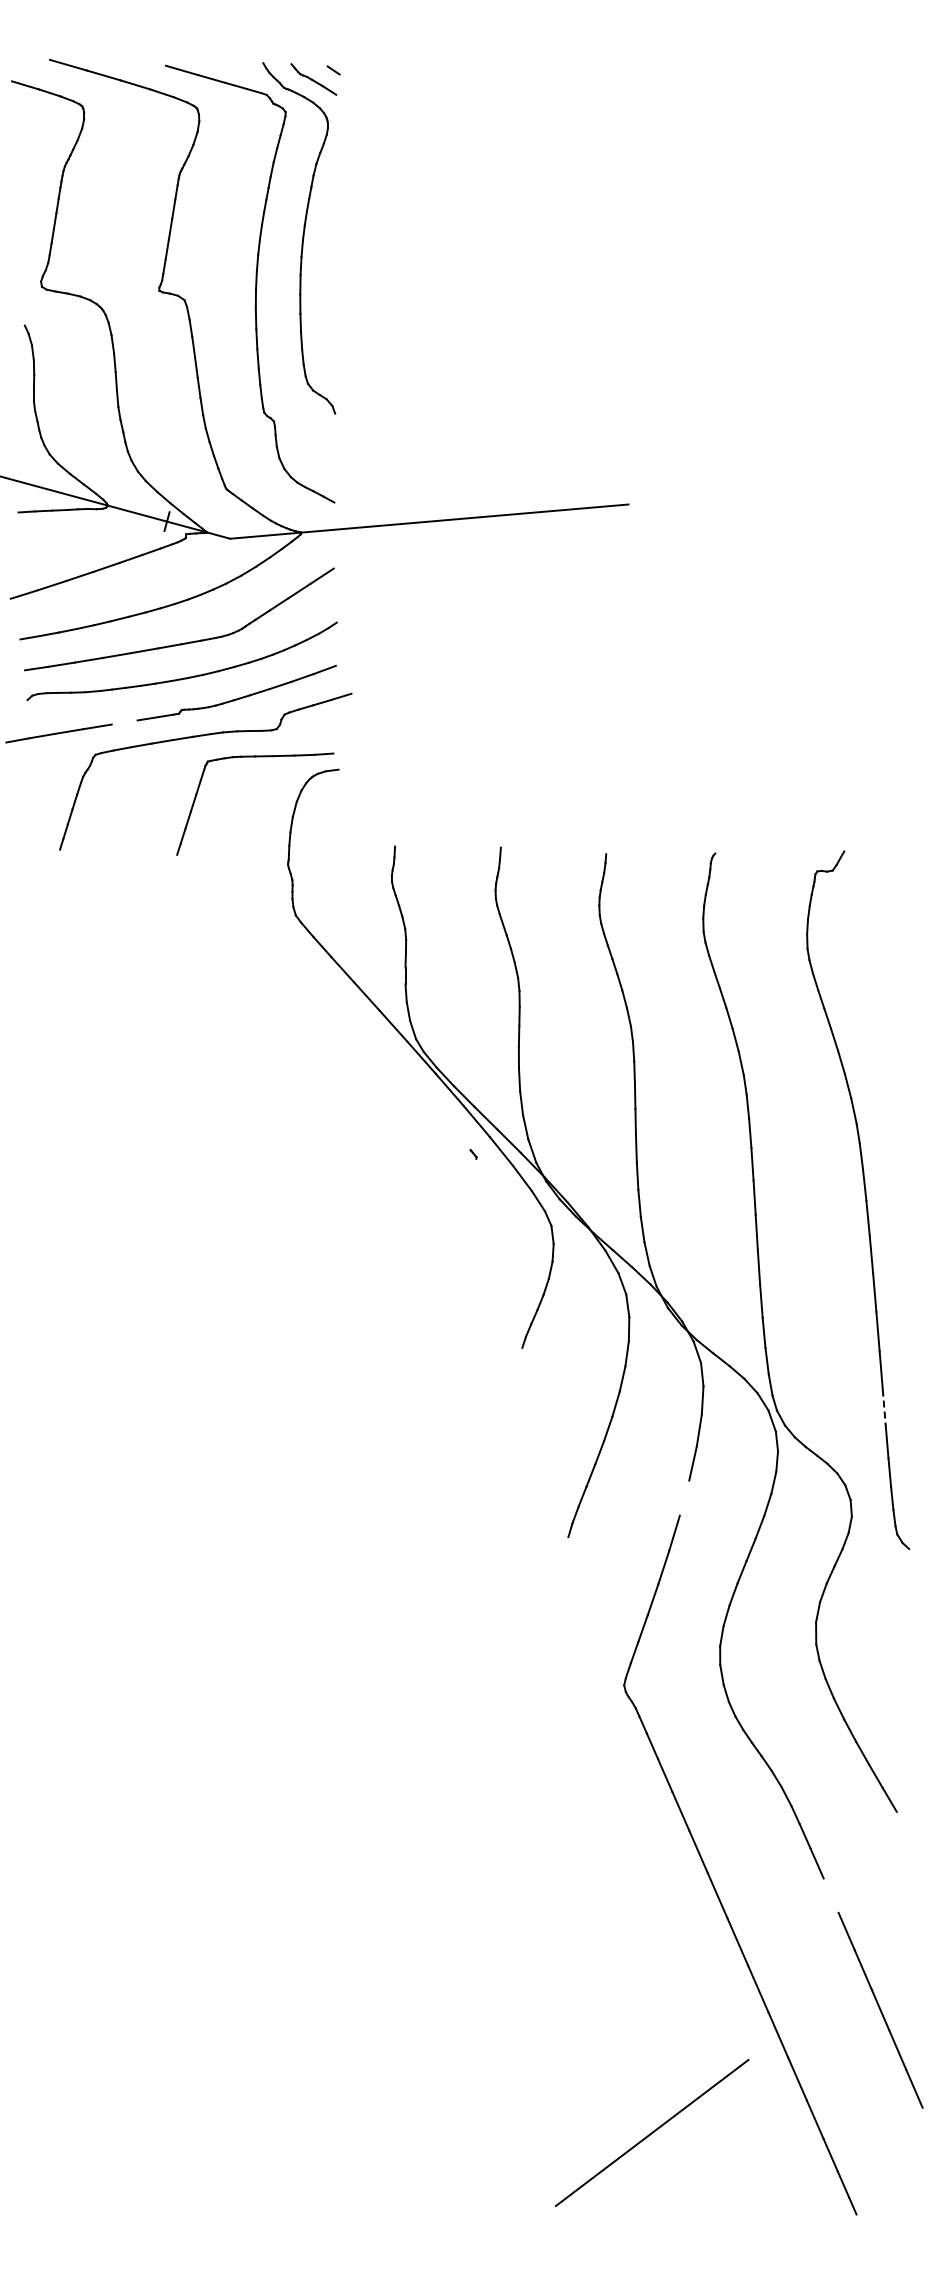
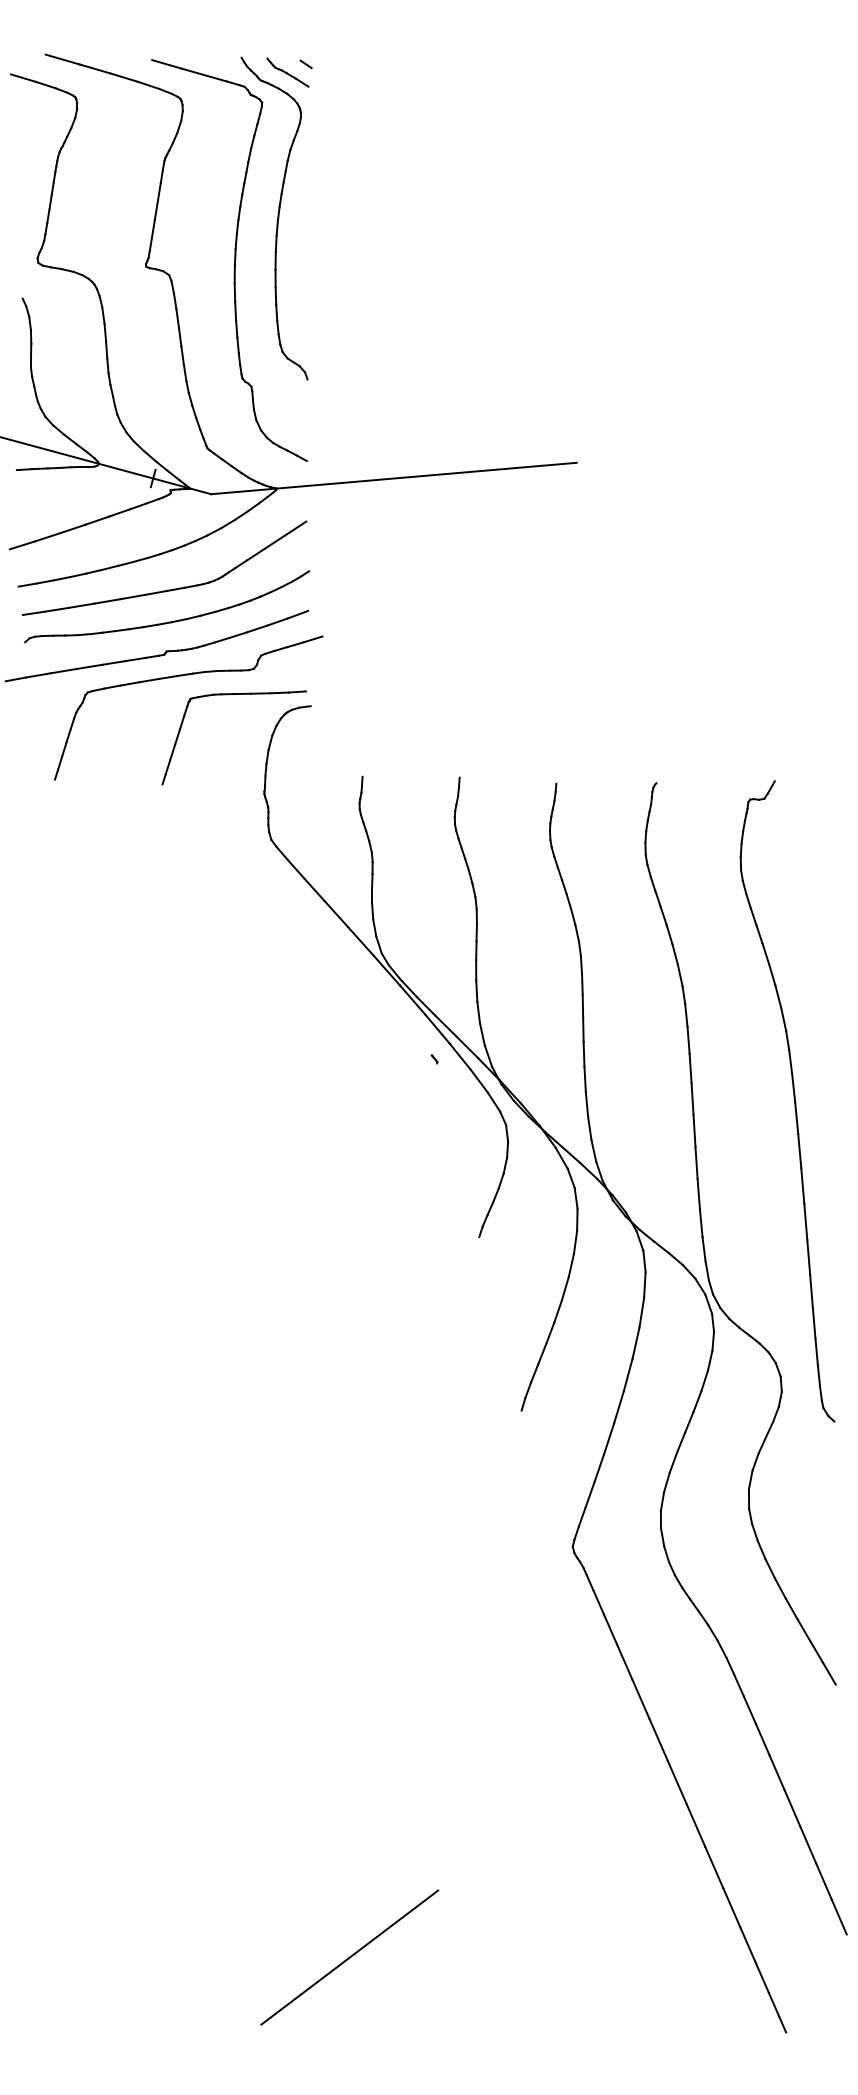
line: (124, 722) -> (114, 662), added
line: (884, 1408) -> (811, 1292), dashed -> solid
line: (684, 1497) -> (628, 1374), added
line: (903, 1823) -> (829, 1673), added
line: (830, 1895) -> (762, 1739), added
line: (651, 2132) -> (349, 1957), moved

